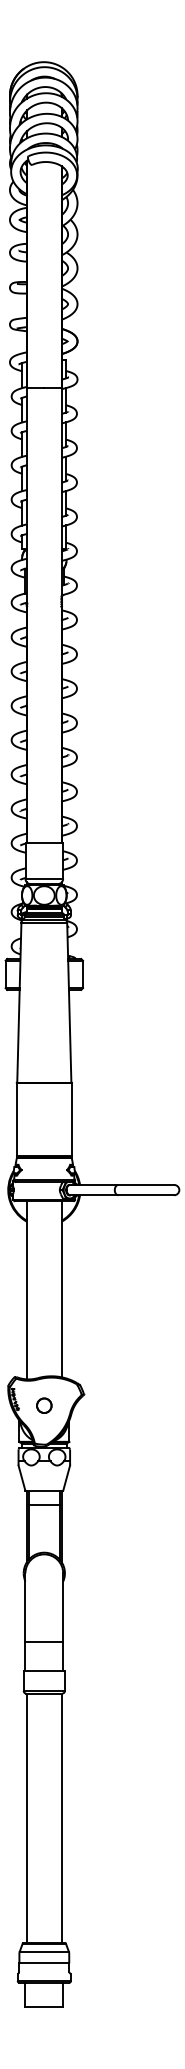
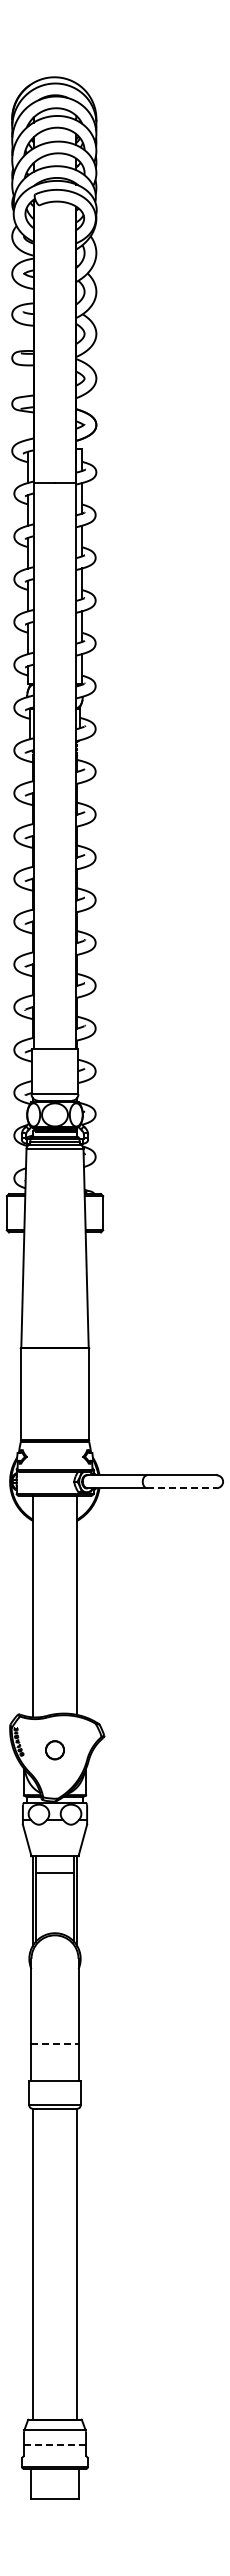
line: (146, 1195) -> (182, 1488), solid -> dashed
line: (44, 1642) -> (55, 2044), solid -> dashed
line: (43, 1963) -> (54, 2444), solid -> dashed

